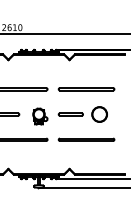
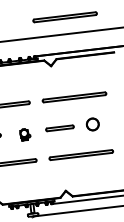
line: (86, 18) -> (64, 16), added
circle: (99, 114) -> (92, 124), size x0.7
part: (40, 116) -> (25, 134), size x0.6

